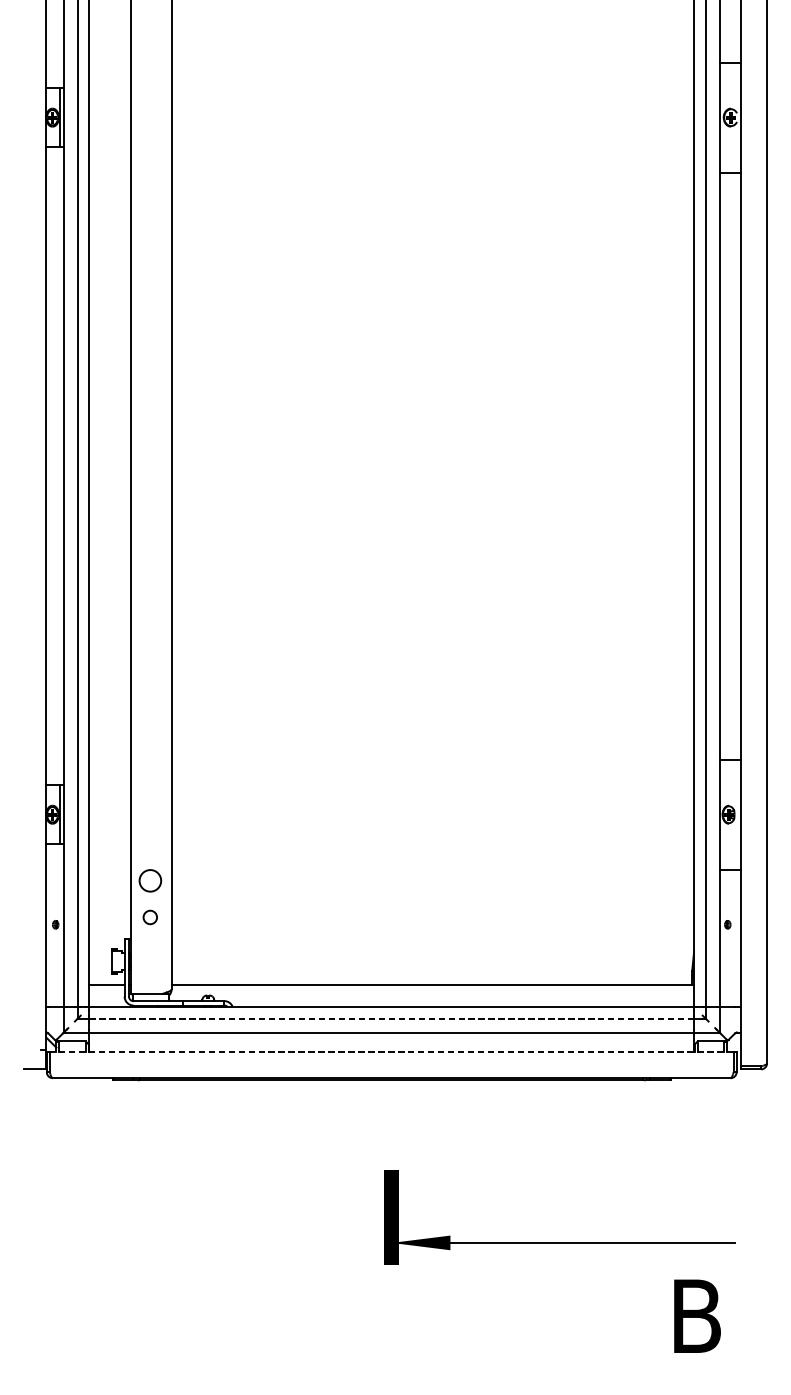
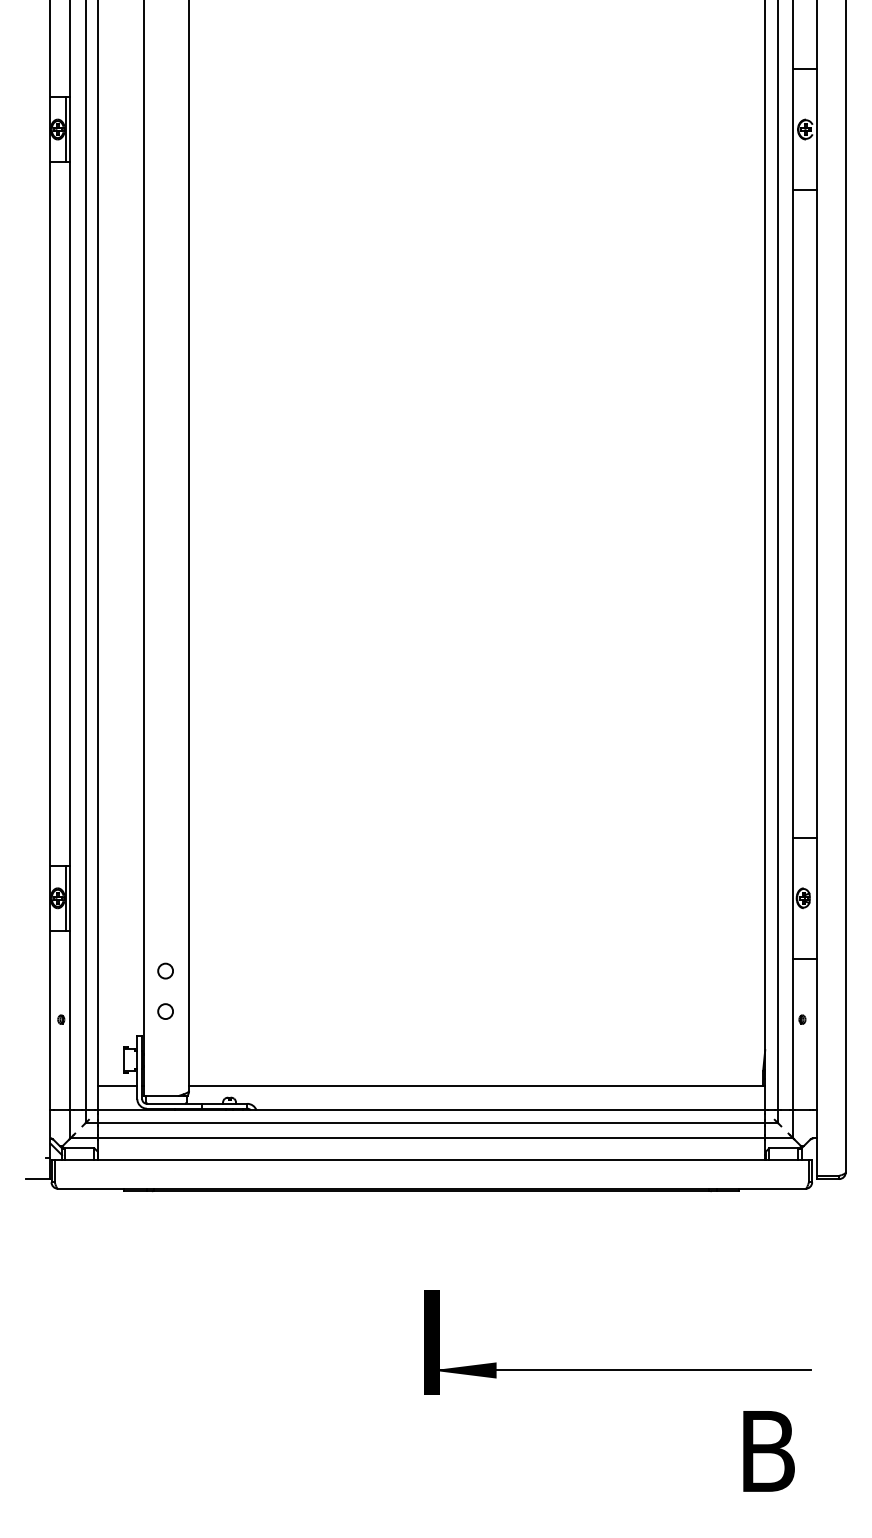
circle: (150, 880) -> (165, 970), size x0.62
line: (392, 1018) -> (432, 1123), dashed -> solid
line: (391, 1051) -> (431, 1159), dashed -> solid

